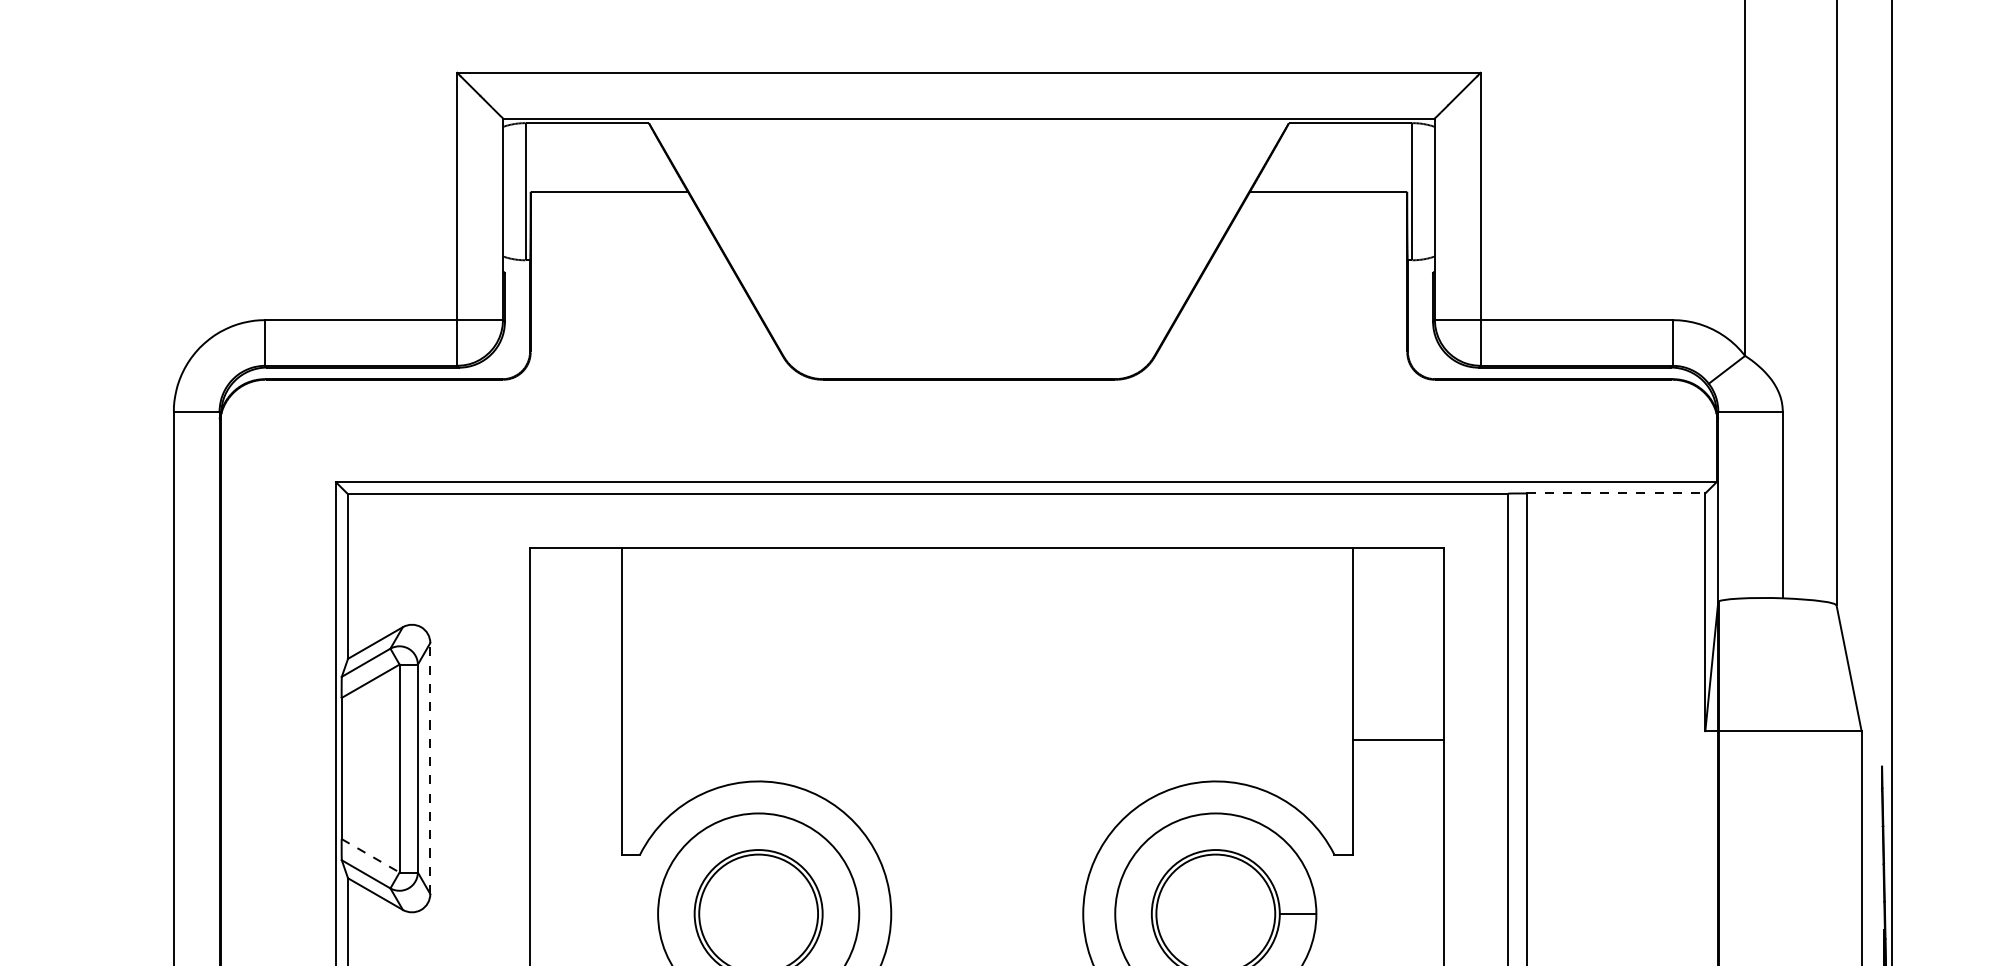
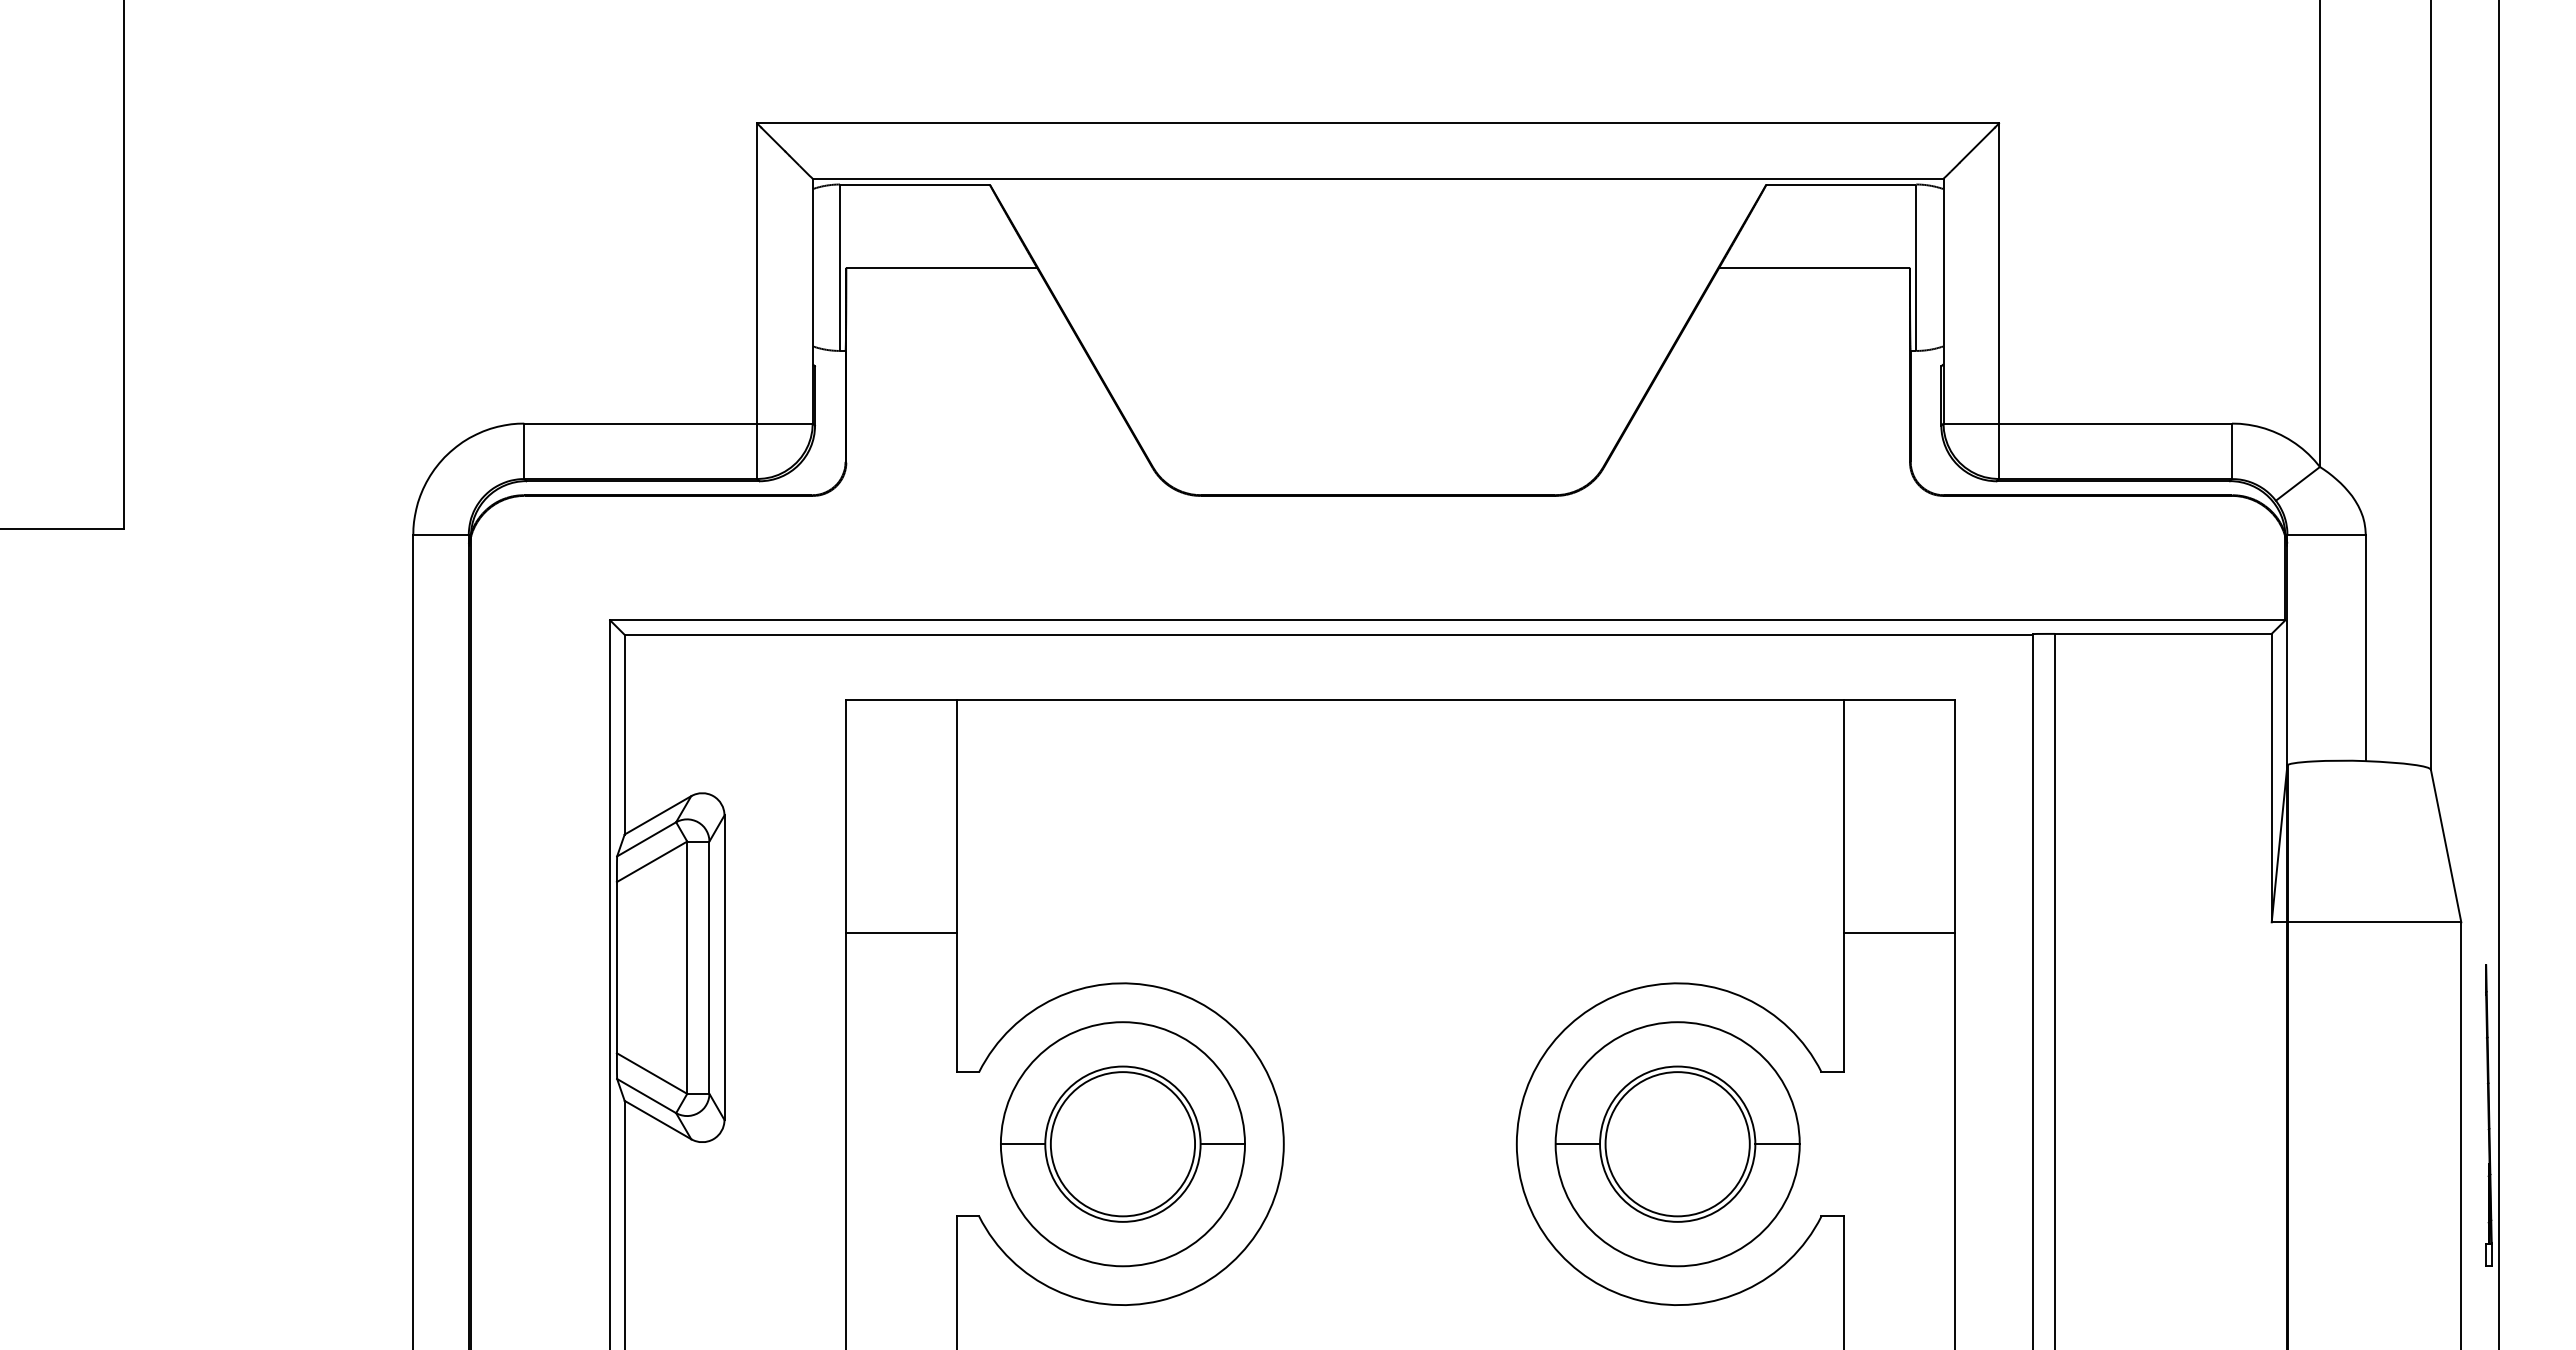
line: (1616, 493) -> (2163, 633), dashed -> solid
line: (575, 740) -> (900, 933), added
line: (430, 768) -> (724, 967), dashed -> solid
line: (370, 855) -> (652, 1073), dashed -> solid
line: (675, 914) -> (1022, 1144), added
line: (840, 914) -> (1222, 1144), added
line: (1133, 914) -> (1577, 1144), added

